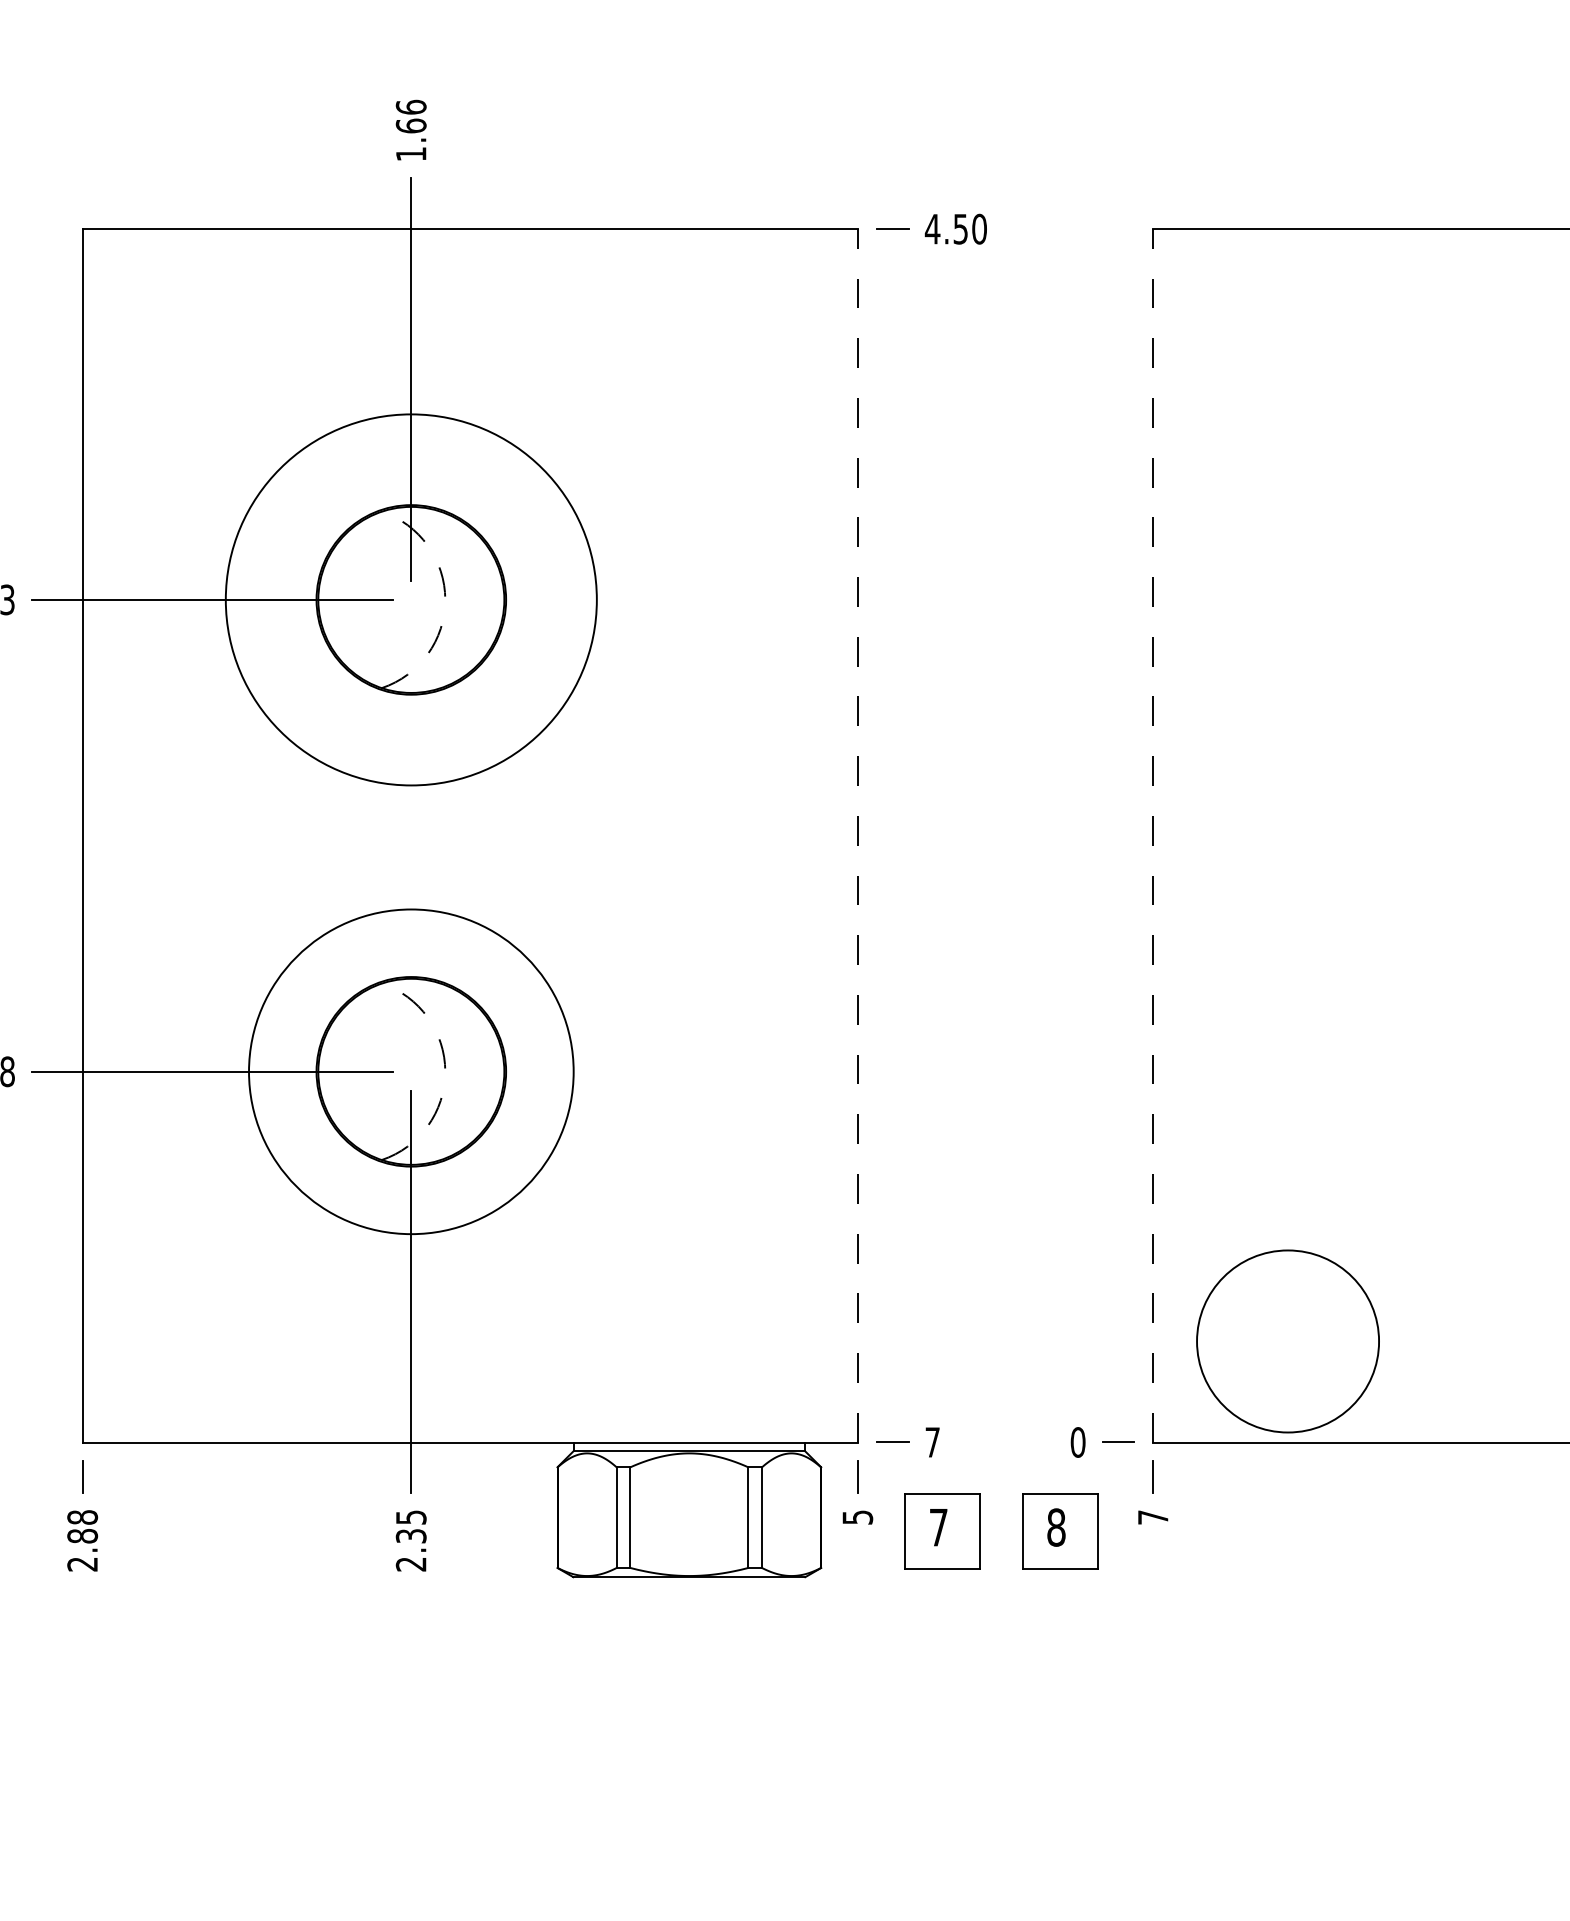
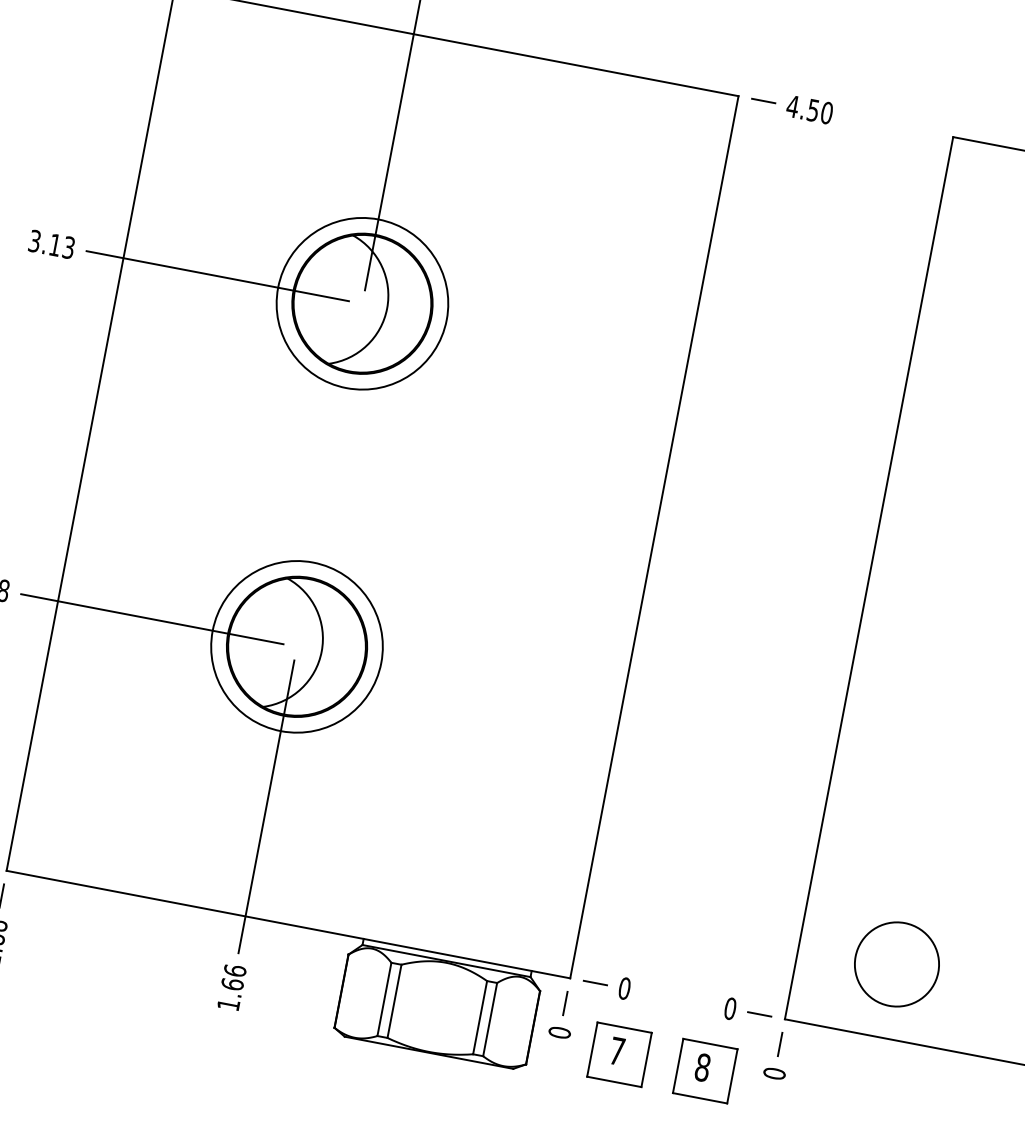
circle: (411, 599) -> (362, 303), size x0.62
arc: (445, 599) -> (387, 308), dashed -> solid
line: (857, 835) -> (654, 536), dashed -> solid
line: (1153, 835) -> (869, 577), dashed -> solid
circle: (411, 1071) -> (297, 646), size x0.71
arc: (445, 1071) -> (321, 651), dashed -> solid
circle: (1287, 1341) -> (896, 964), size x0.62
text: (932, 1442) -> (624, 988), 7 -> 0
text: (857, 1517) -> (559, 1032), 5 -> 0
text: (1152, 1517) -> (774, 1073), 7 -> 0
text: (410, 1540) -> (231, 987), 2.35 -> 1.66

